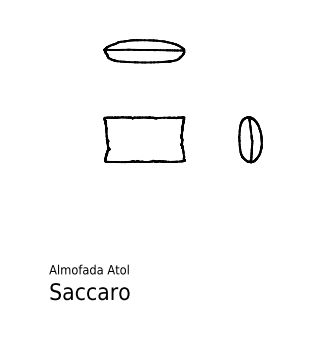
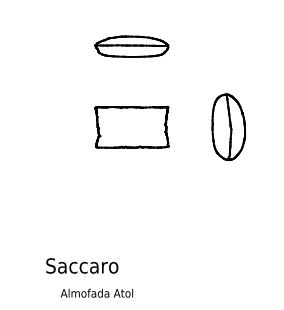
part: (250, 139) -> (228, 127), size x1.6
text: (88, 269) -> (96, 293), moved

